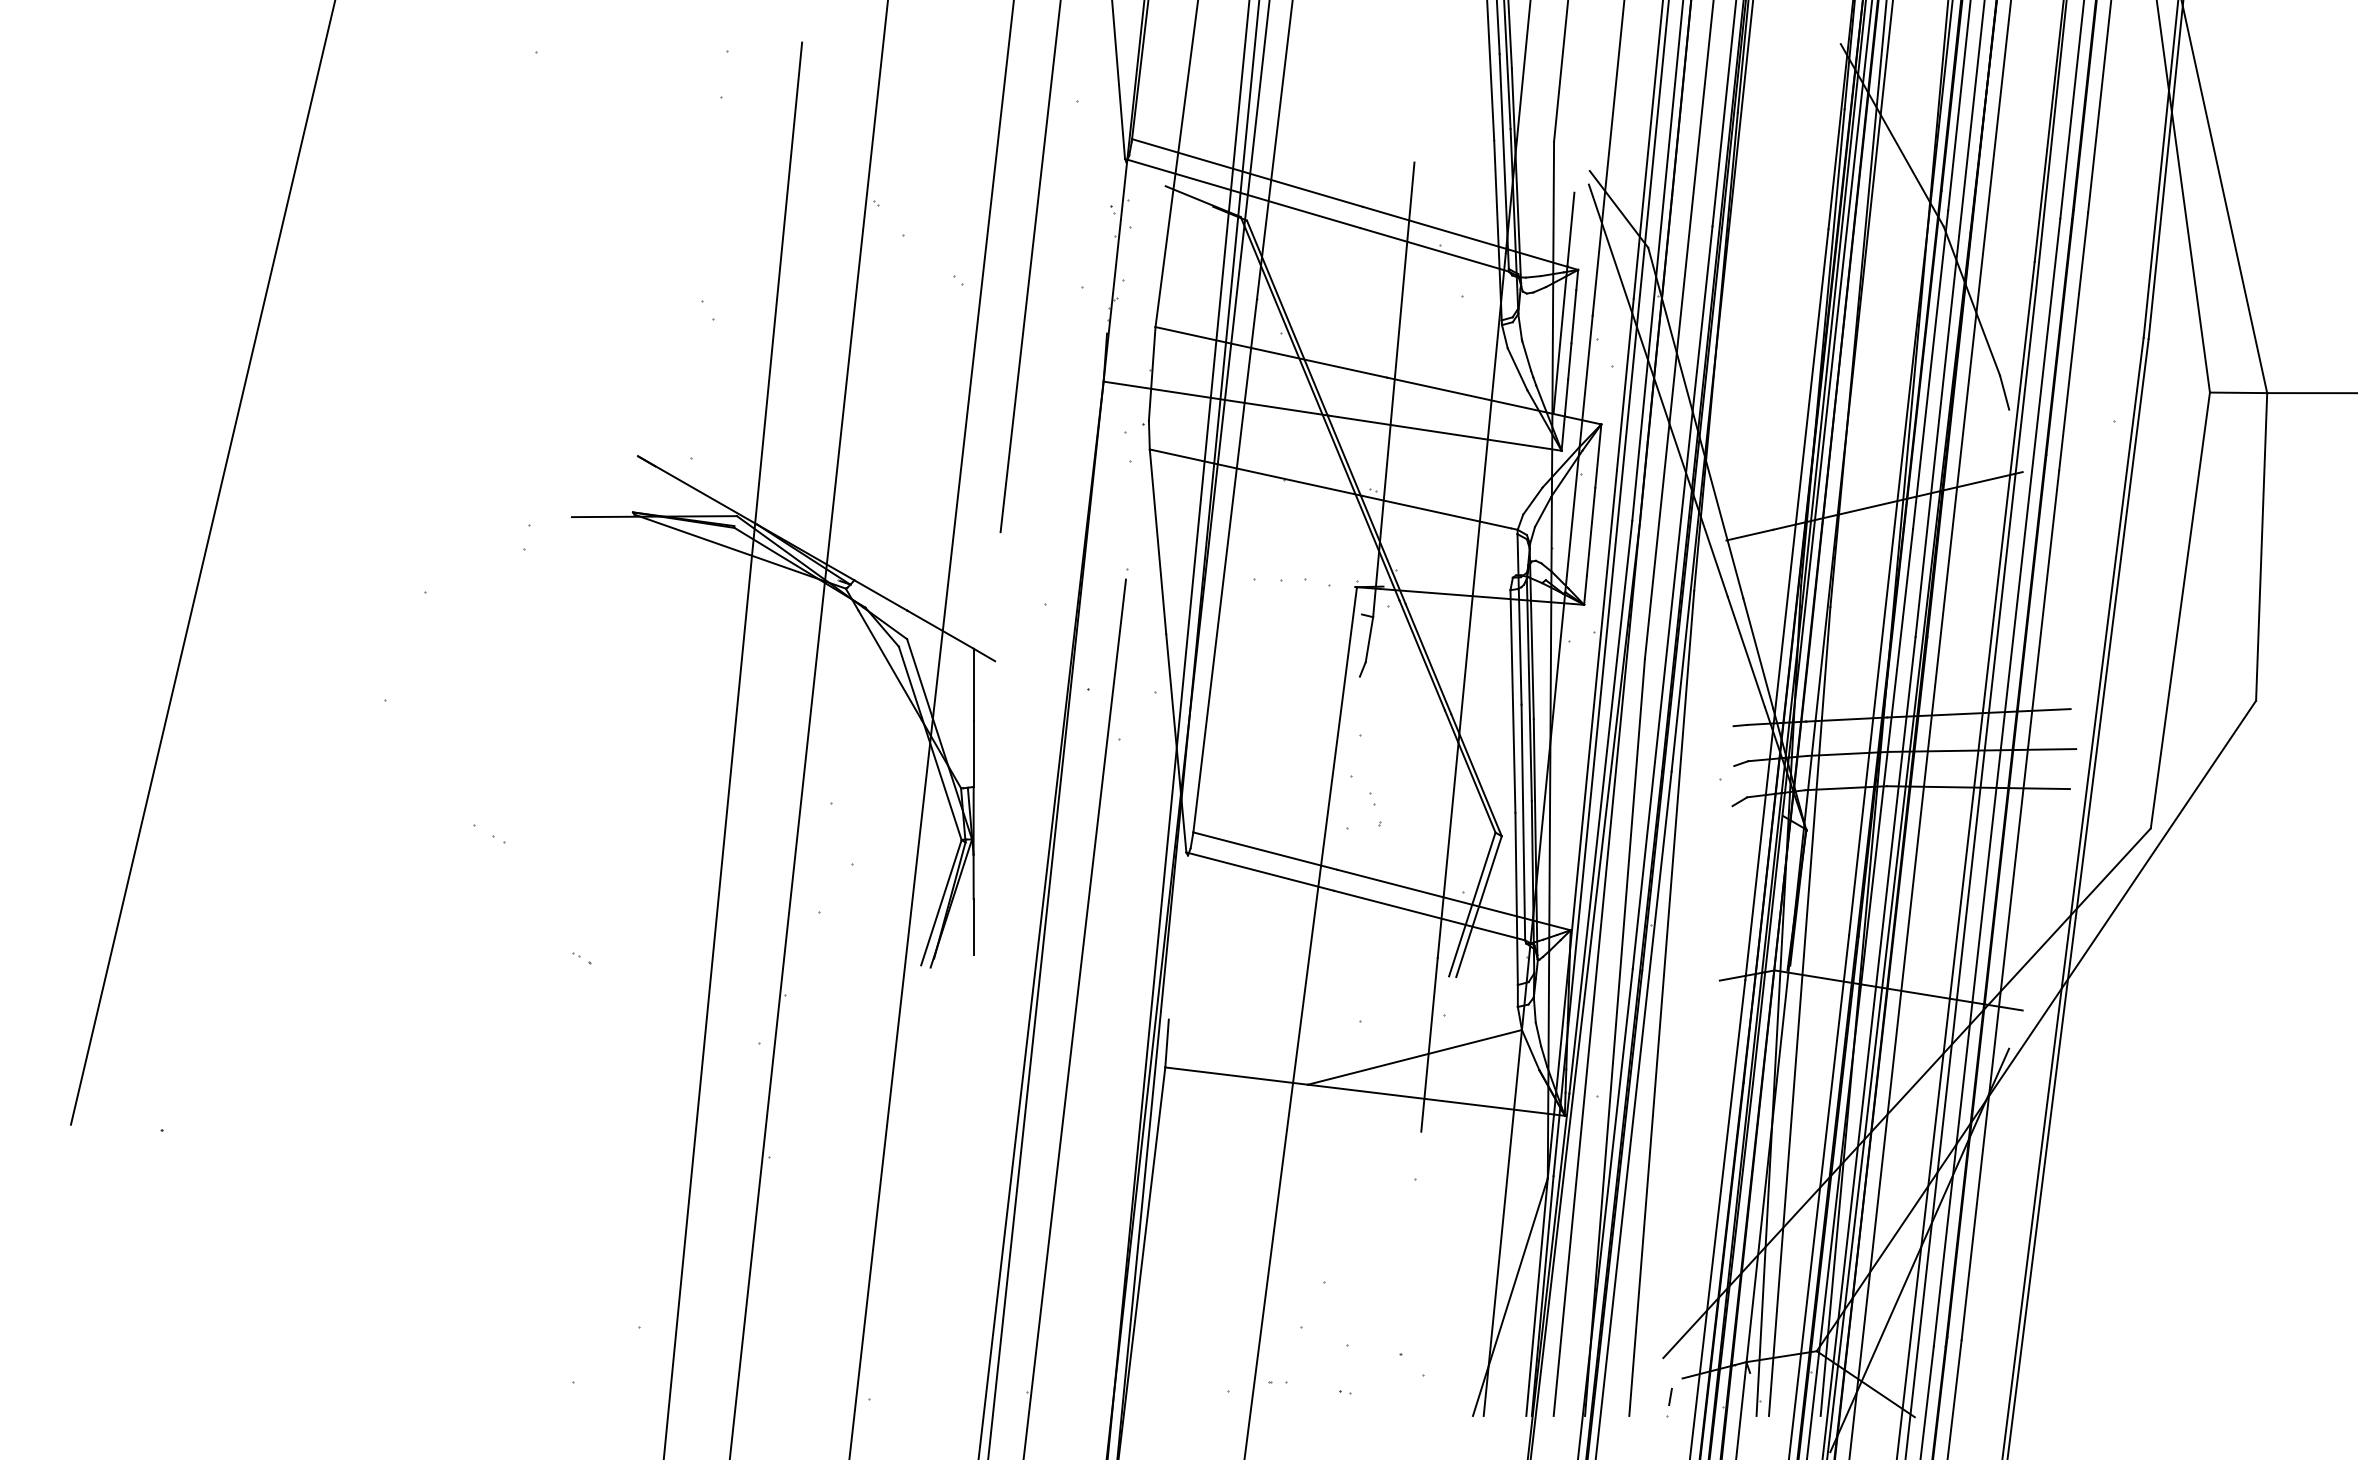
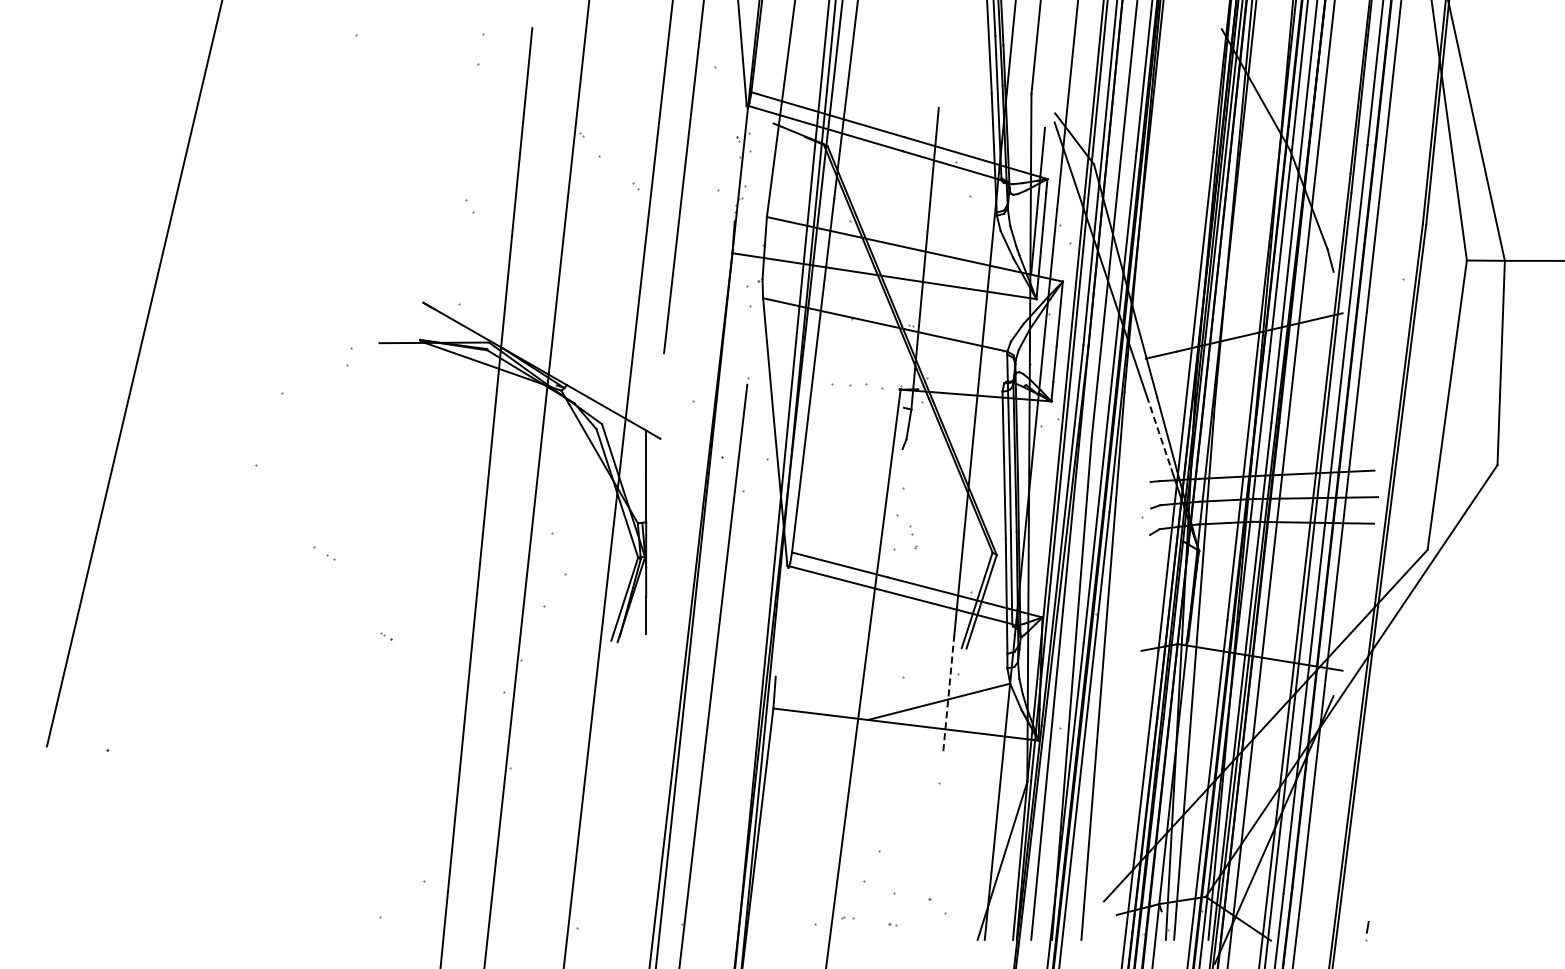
line: (1746, 651) -> (1159, 432), solid -> dashed
line: (1429, 1044) -> (948, 693), solid -> dashed
part: (1670, 1403) -> (1367, 931), moved

